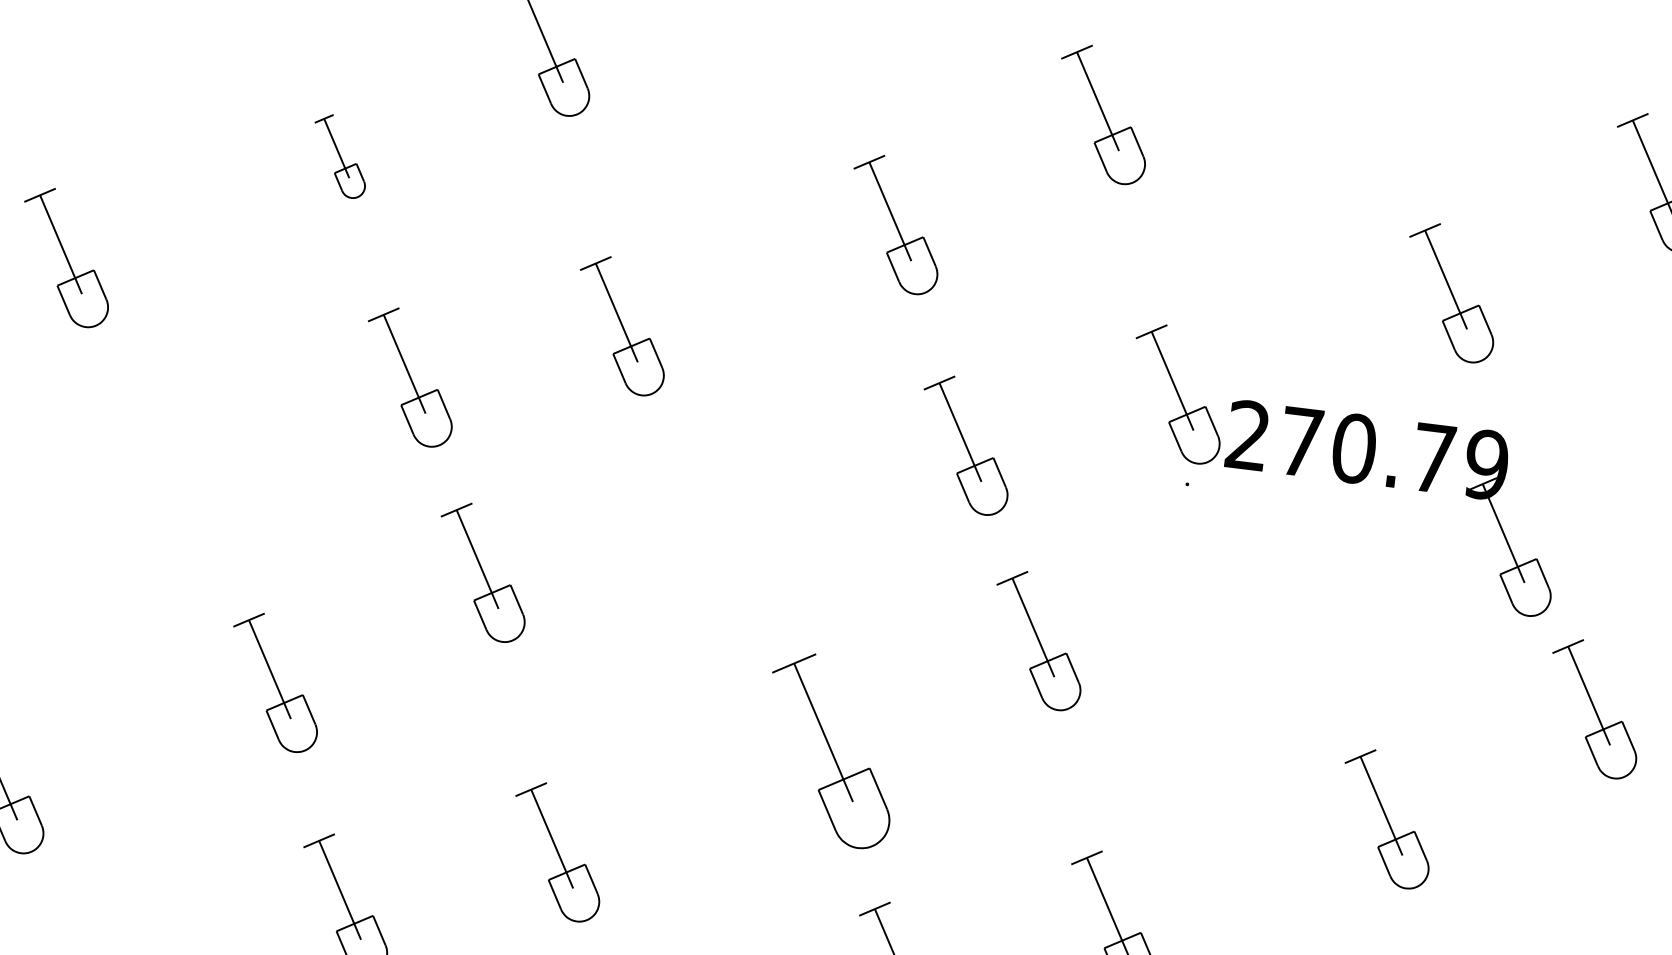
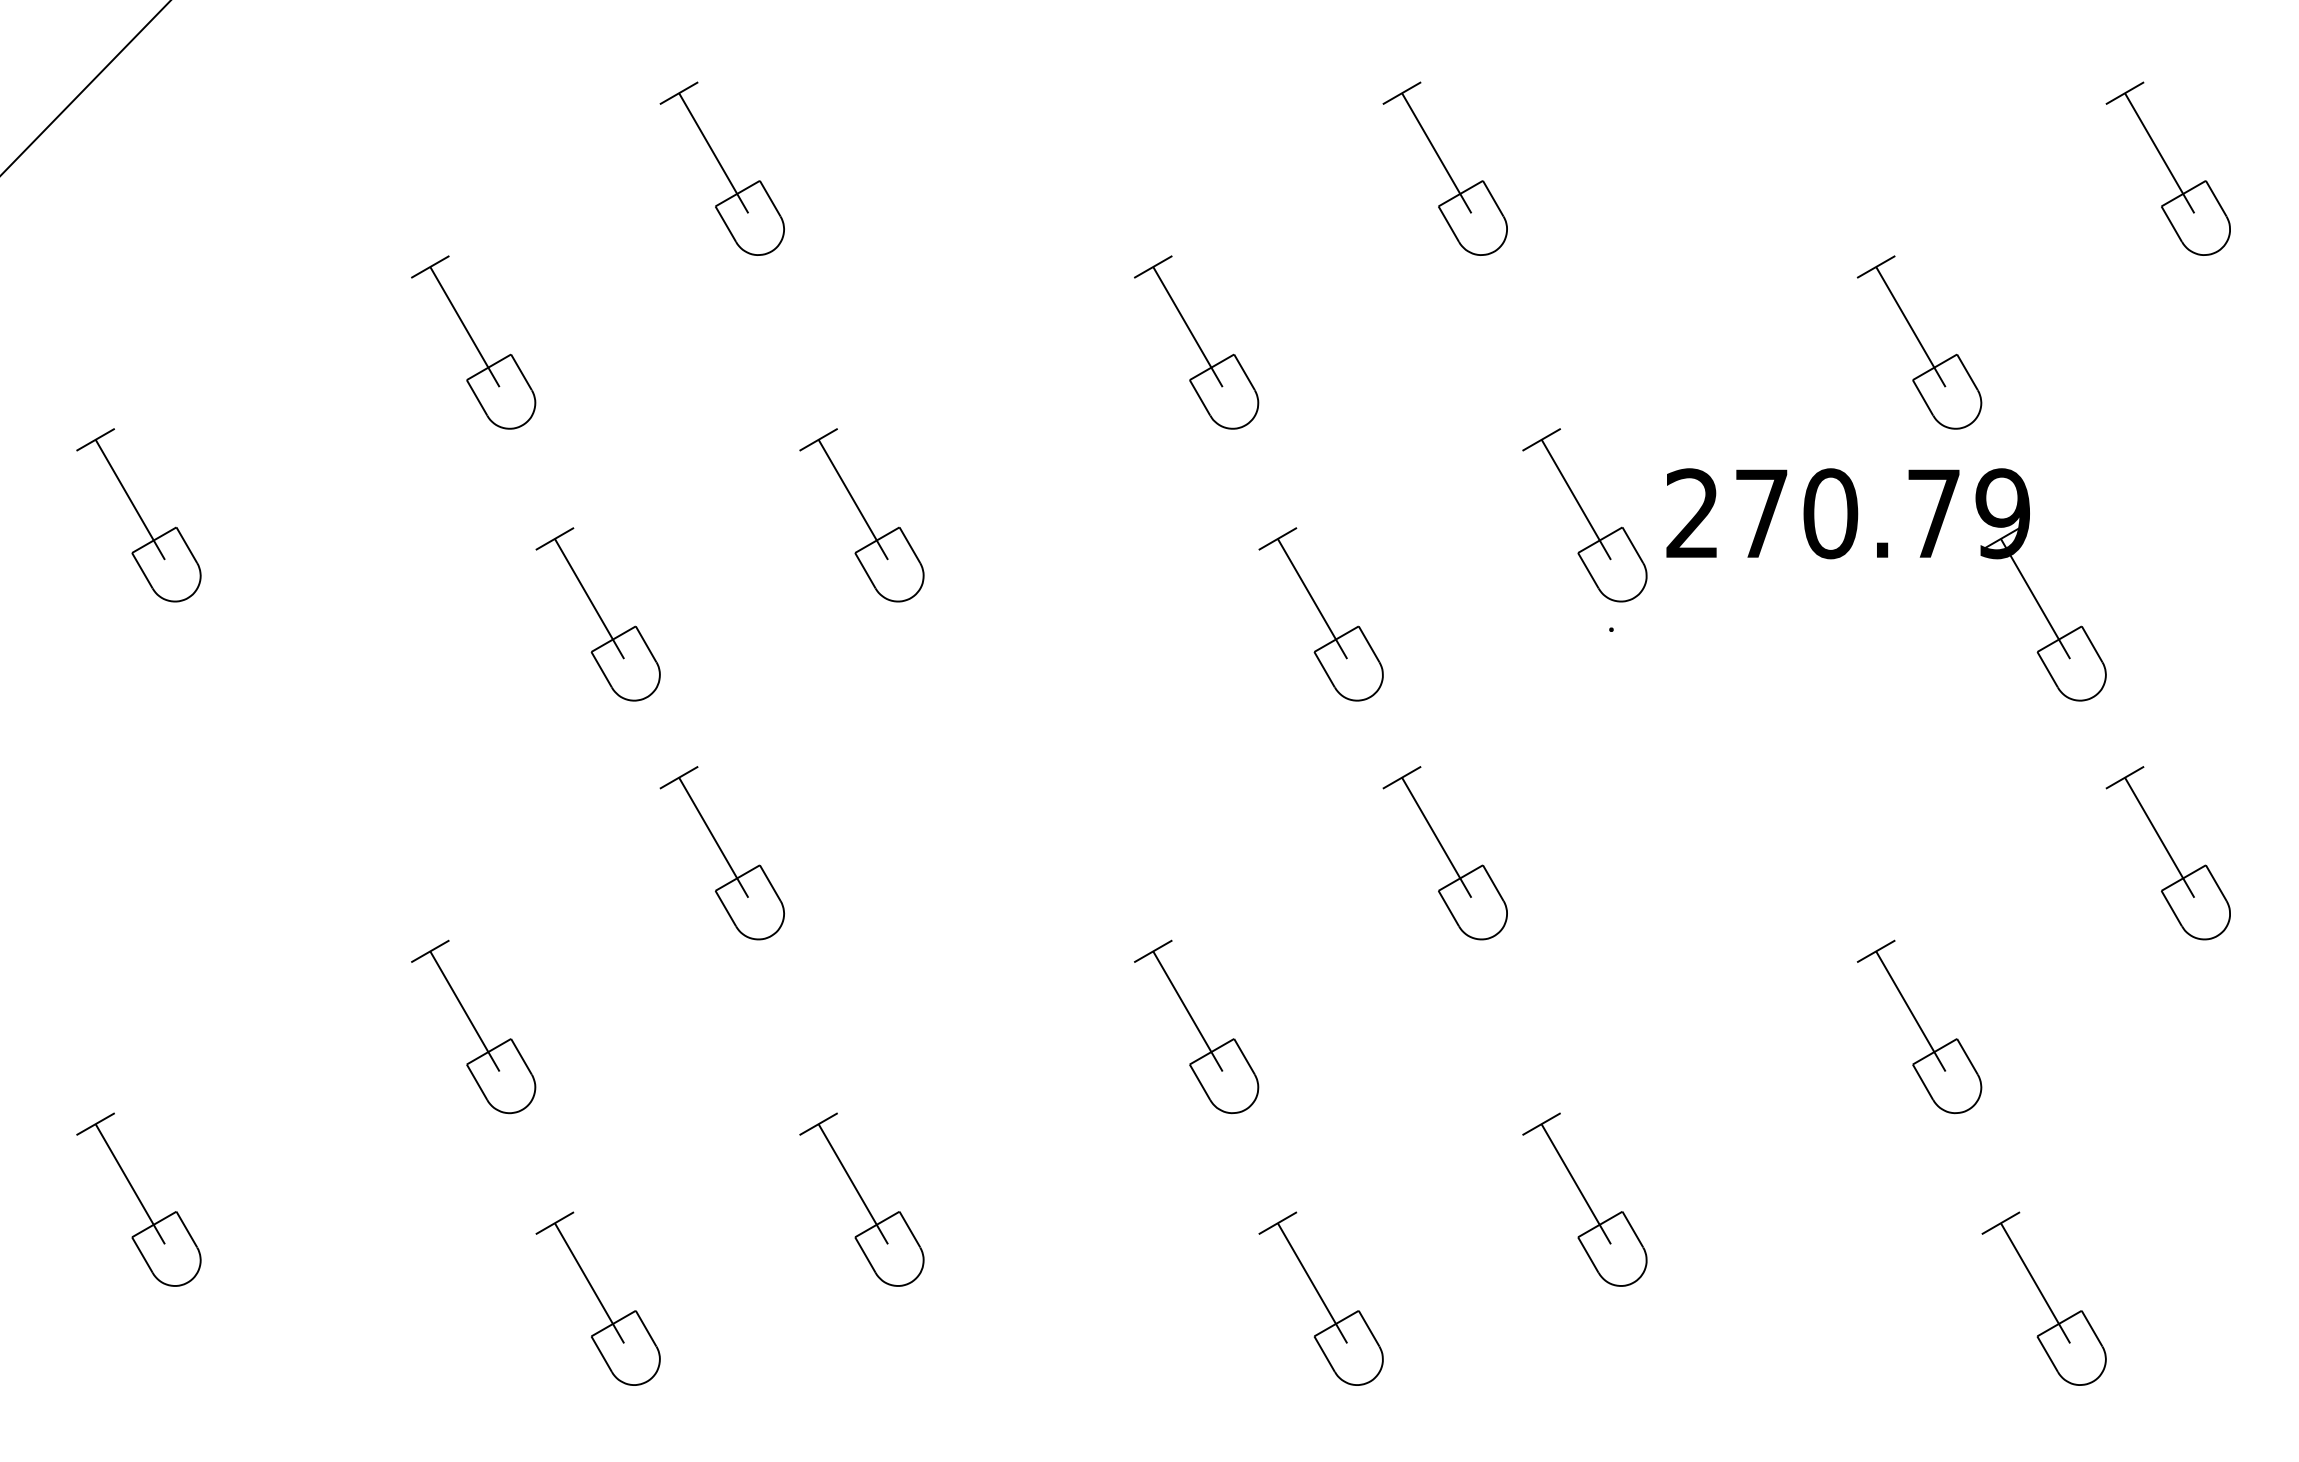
part: (339, 156) -> (473, 342), size x1.67
part: (1393, 487) -> (1886, 557), moved
part: (830, 750) -> (1196, 1026), size x0.71

